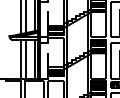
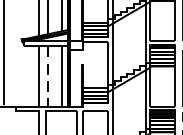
line: (25, 60) -> (47, 77), solid -> dashed

